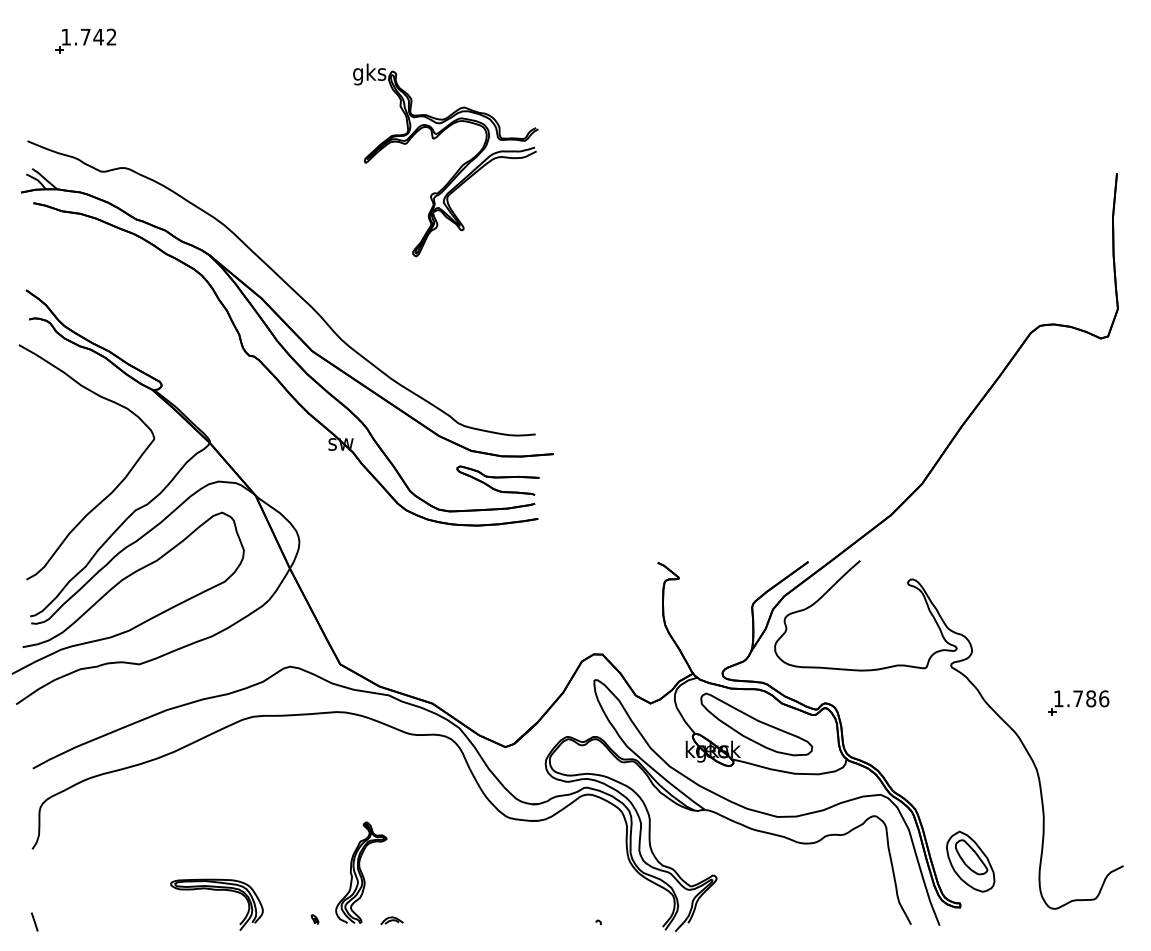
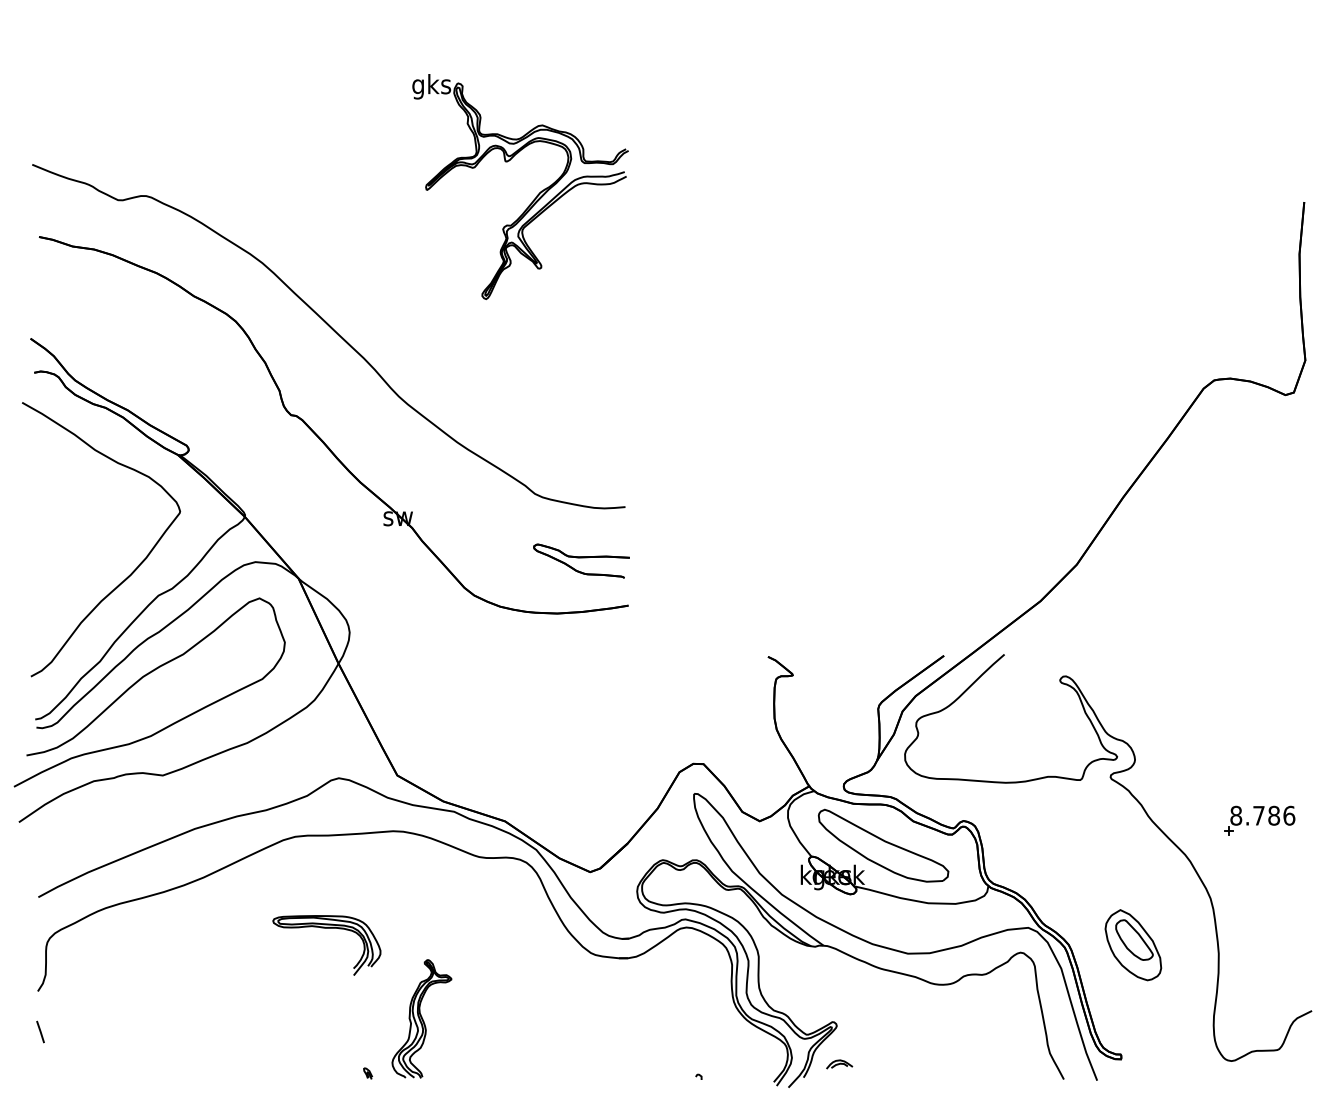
part: (85, 40) -> (99, 47), removed
part: (282, 345) -> (329, 403), removed
text: (1058, 698) -> (1235, 815), 1.786 -> 8.786
part: (970, 861) -> (1133, 944), moved
part: (216, 890) -> (326, 928), moved
part: (391, 920) -> (838, 1064), moved
line: (34, 921) -> (40, 1031), moved

